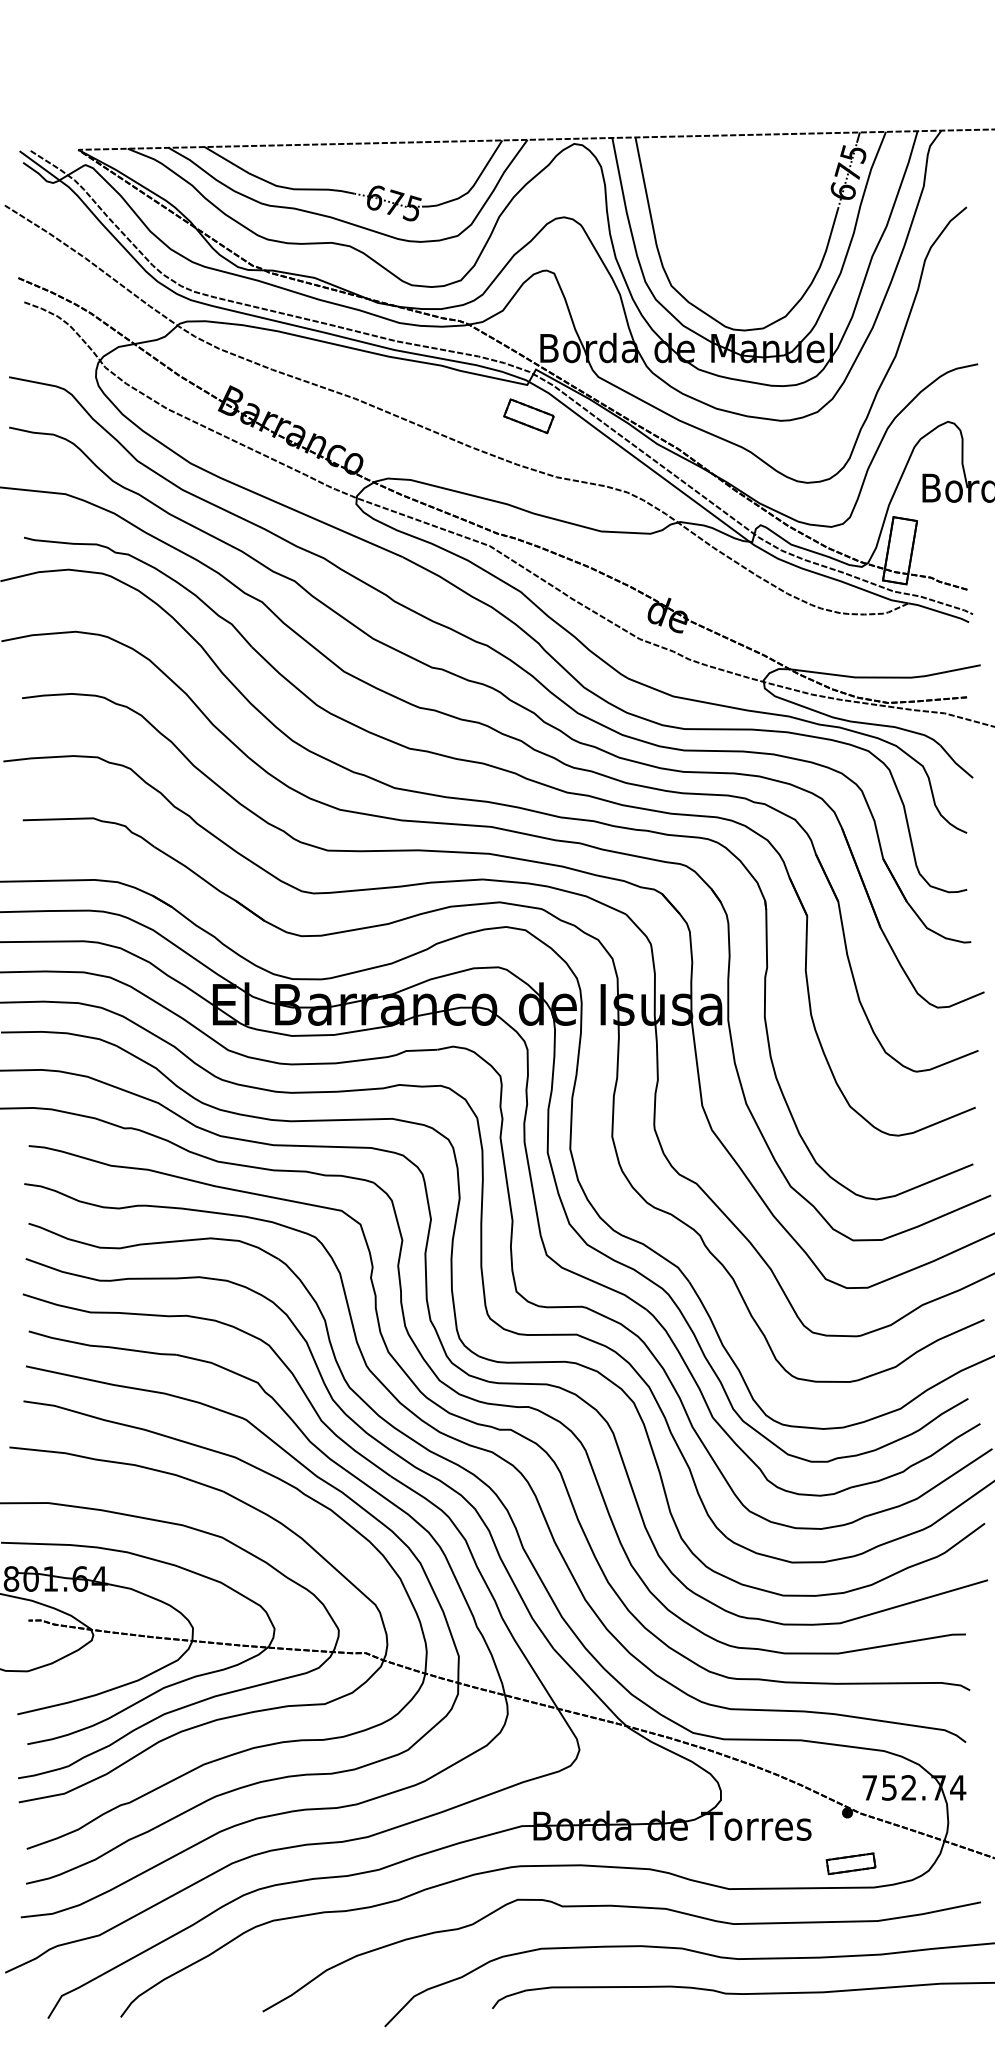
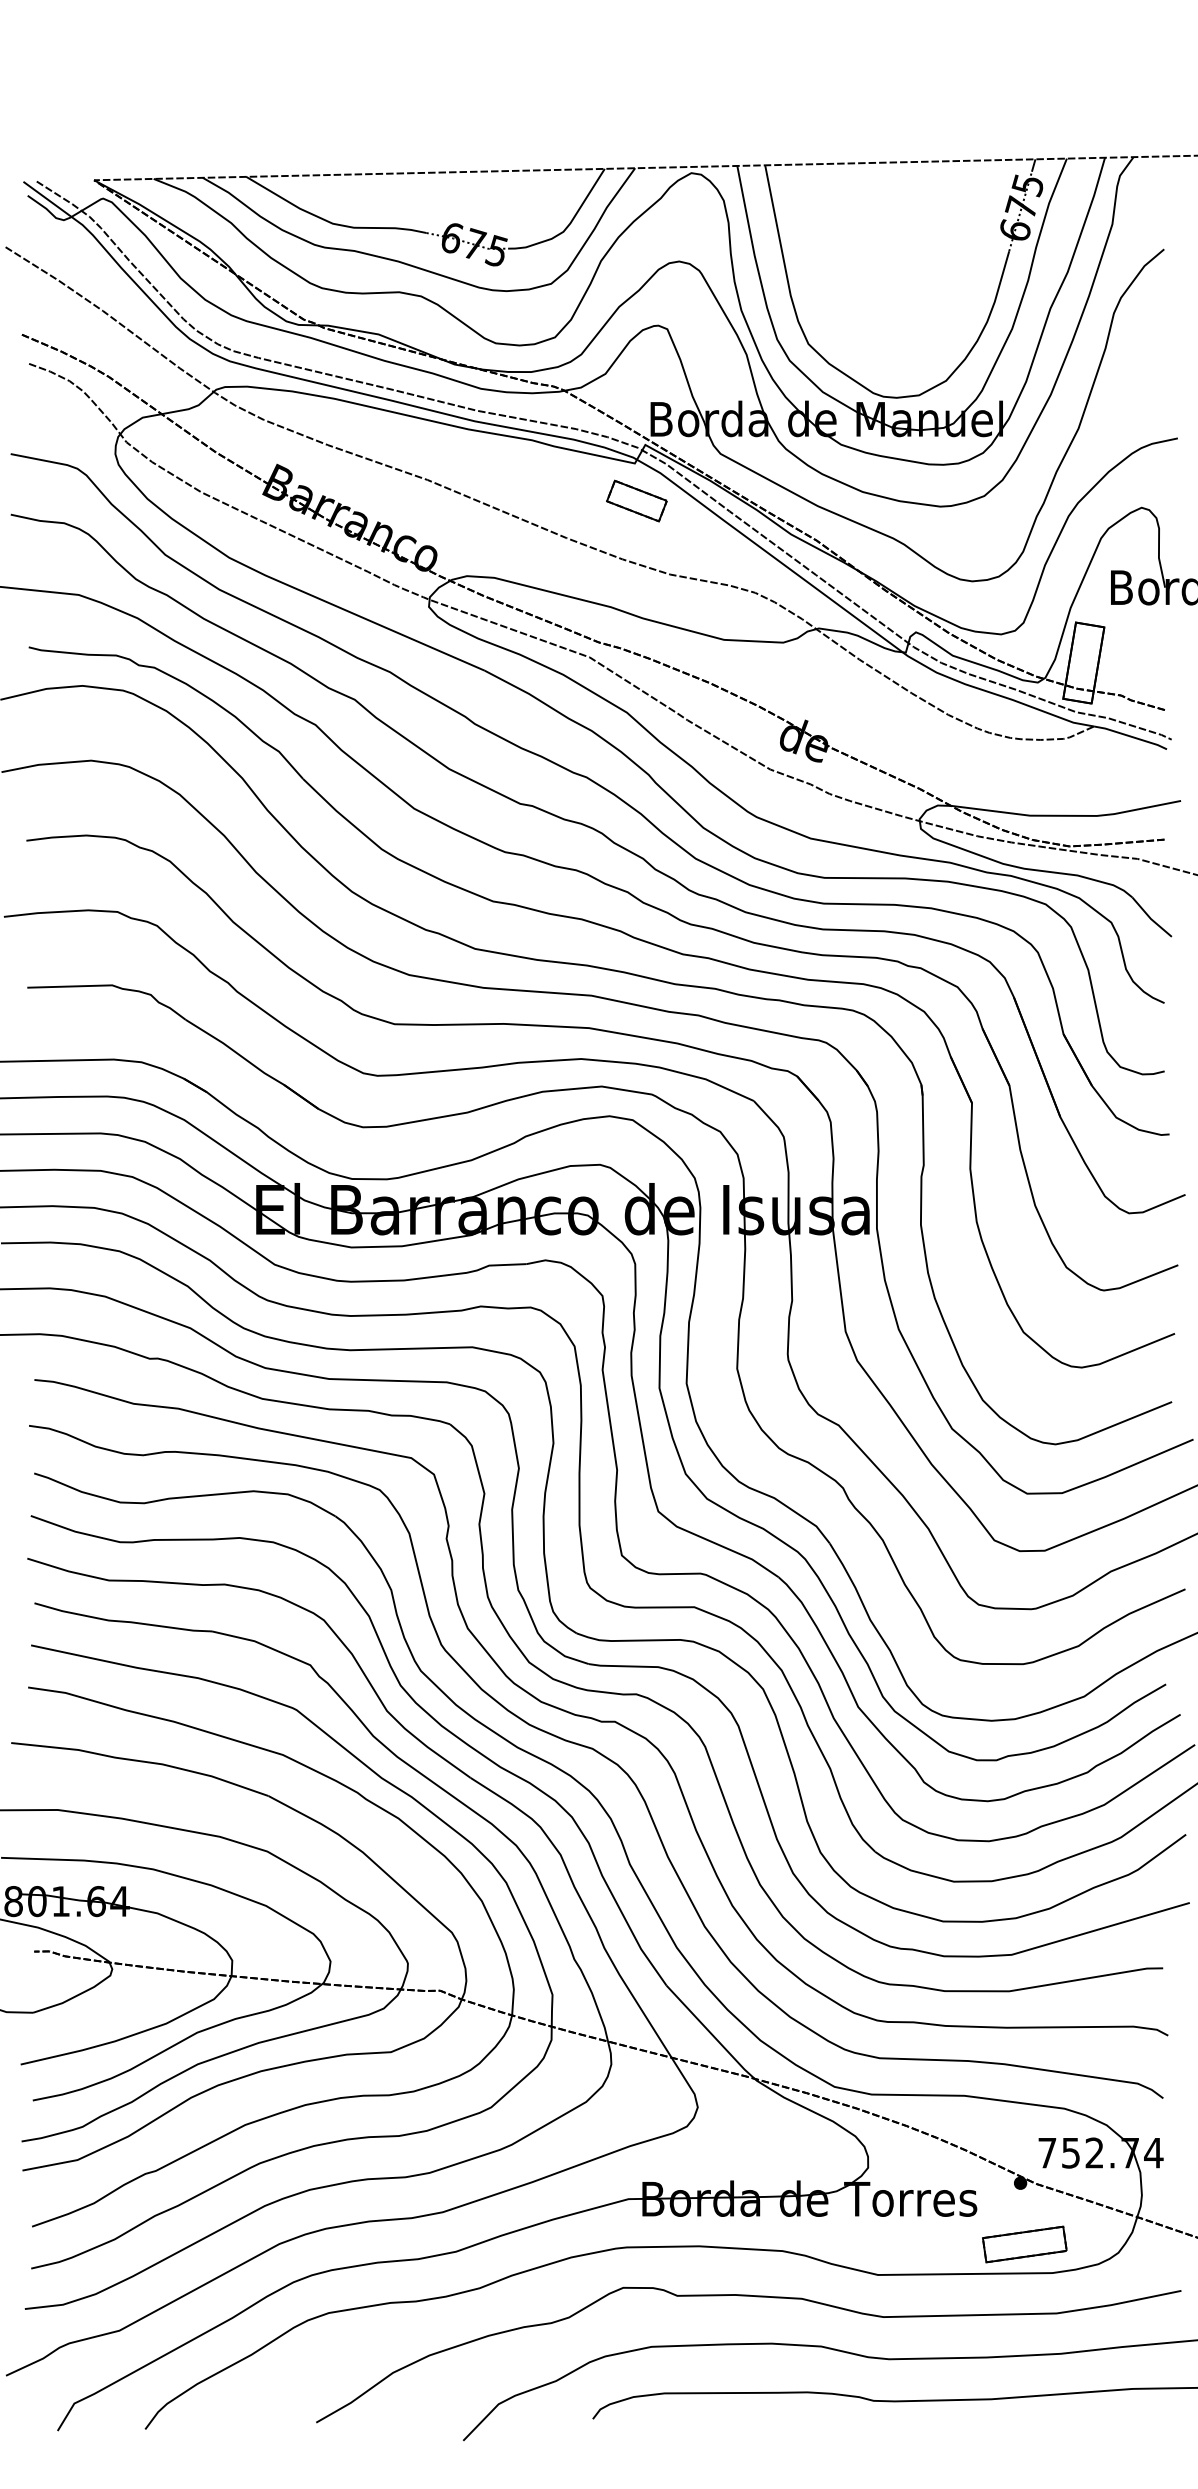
part: (850, 1863) -> (1024, 2244), size x1.43

